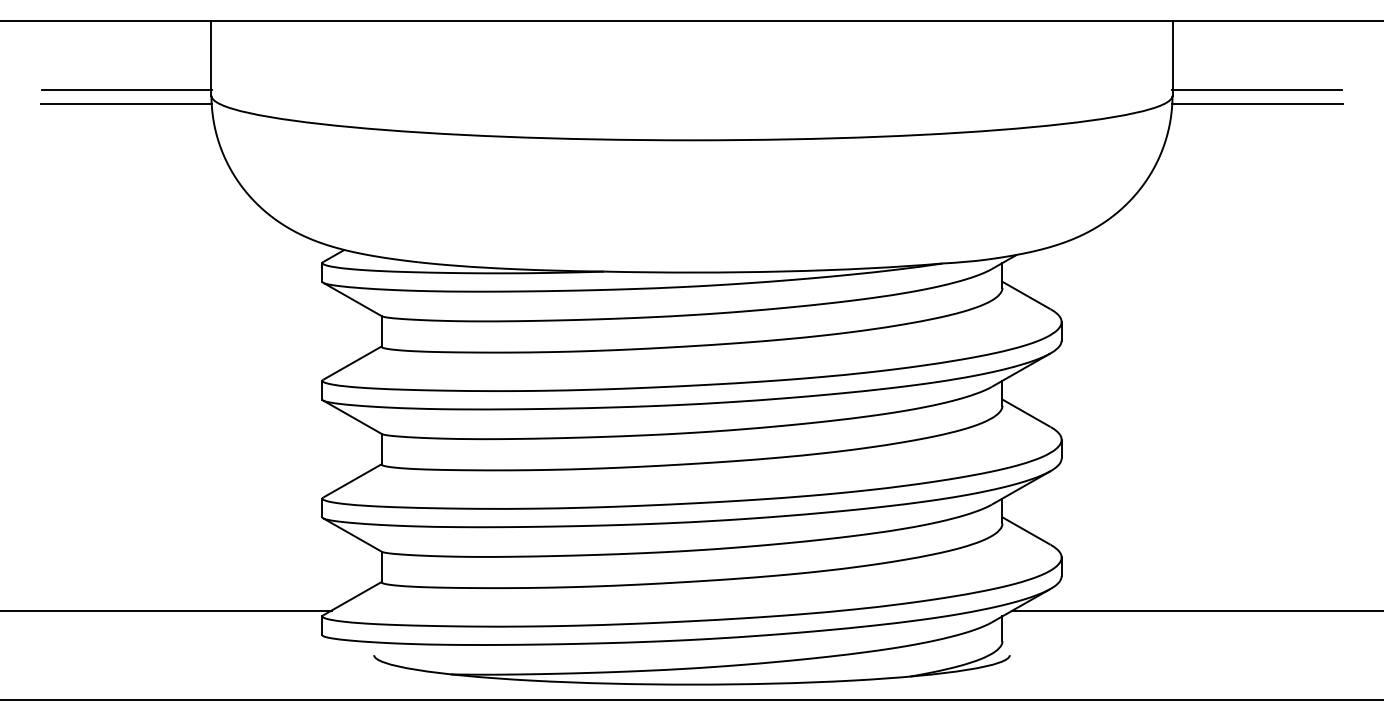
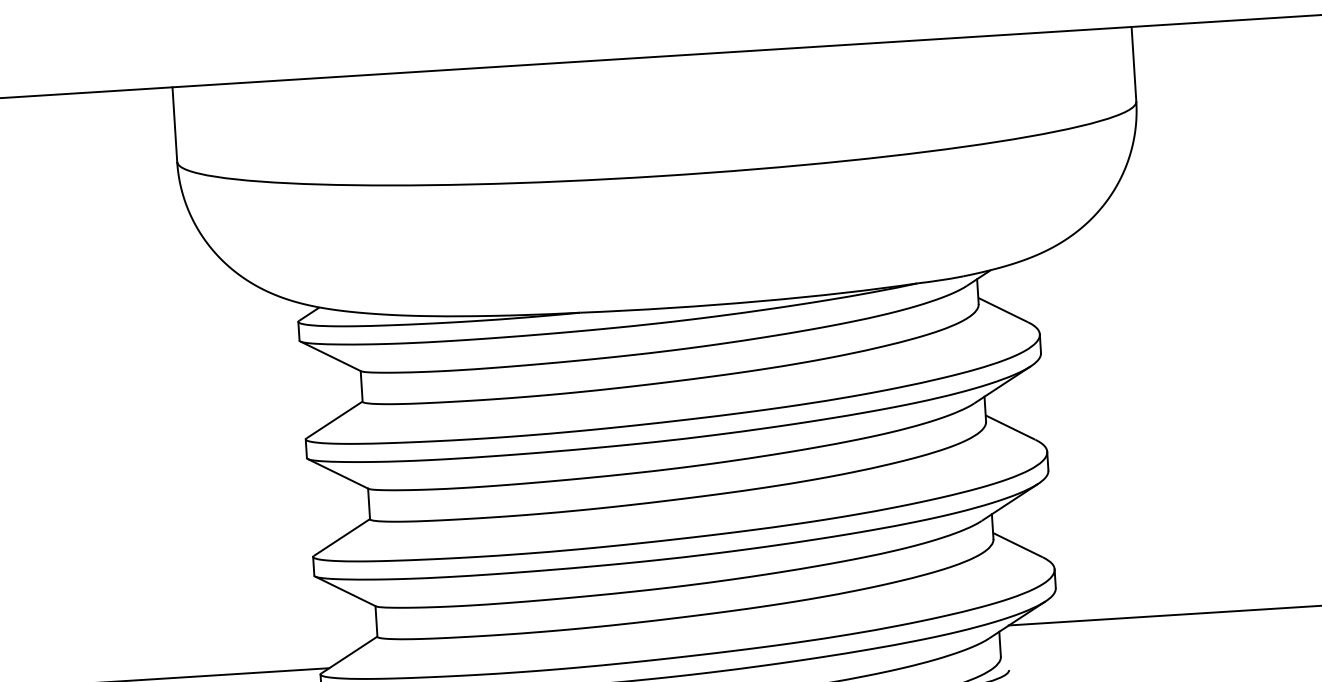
line: (126, 90) -> (92, 161), removed
line: (1257, 90) -> (1220, 90), removed
line: (126, 103) -> (92, 174), removed
line: (1257, 103) -> (1221, 103), removed

